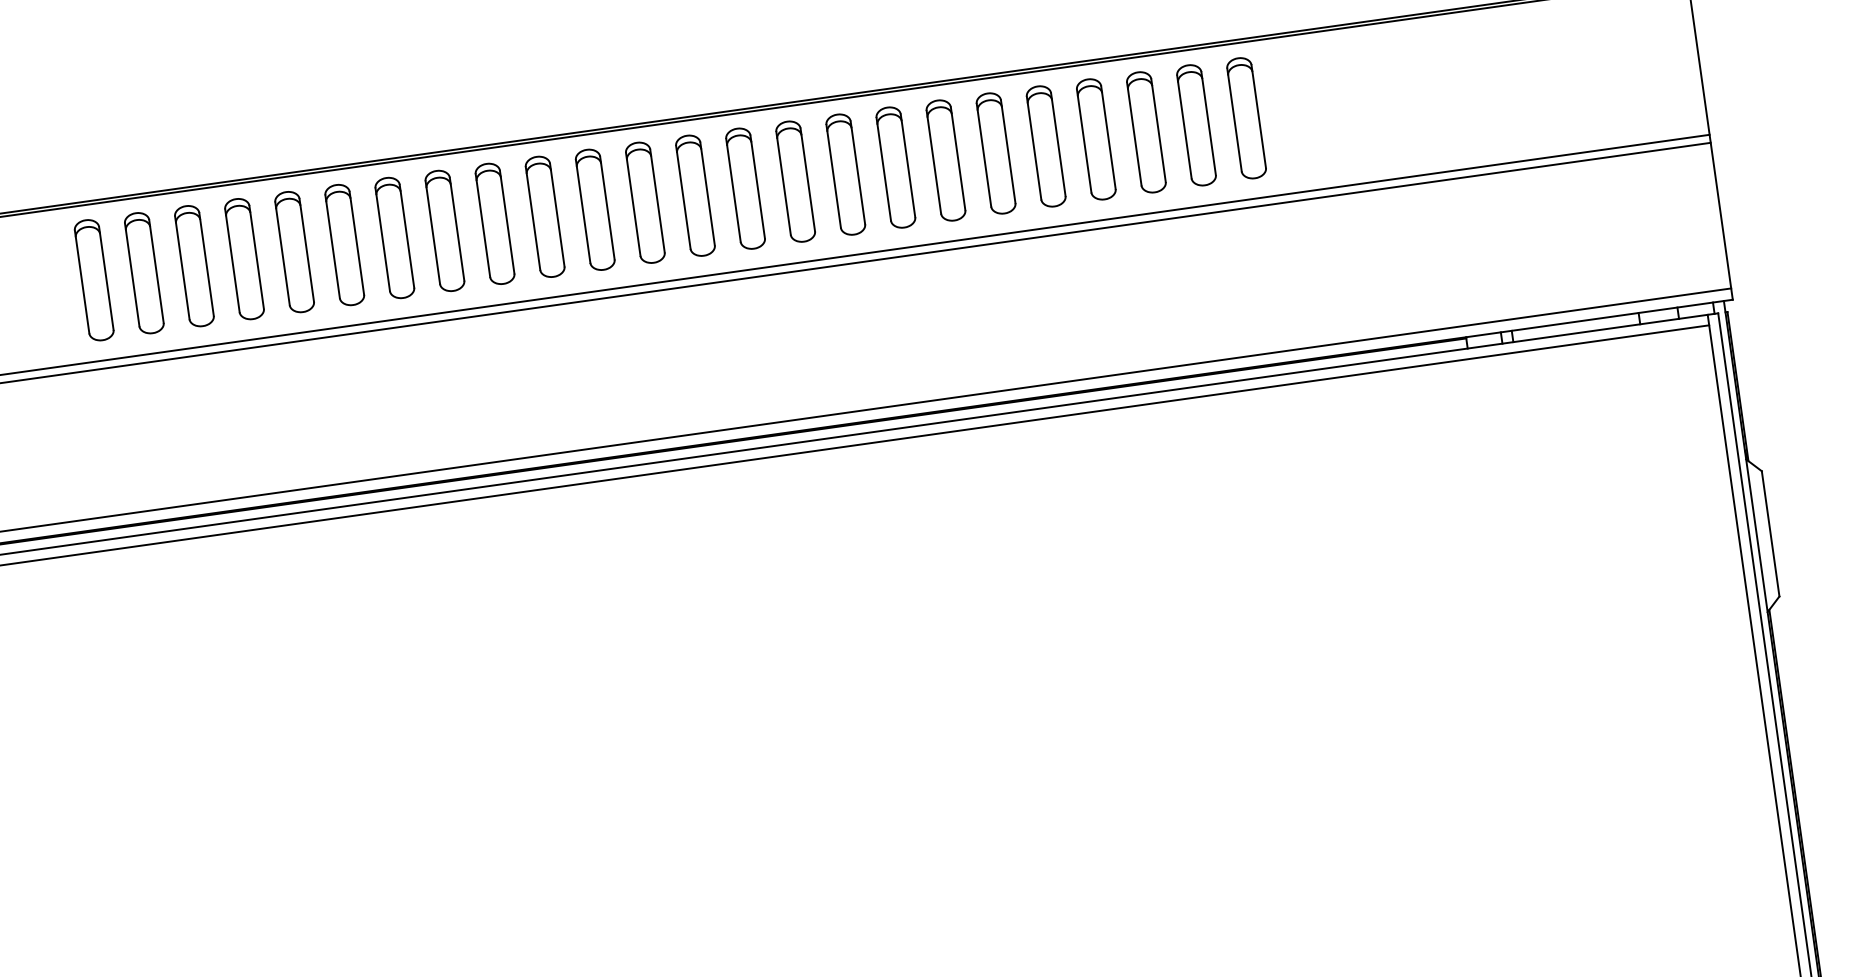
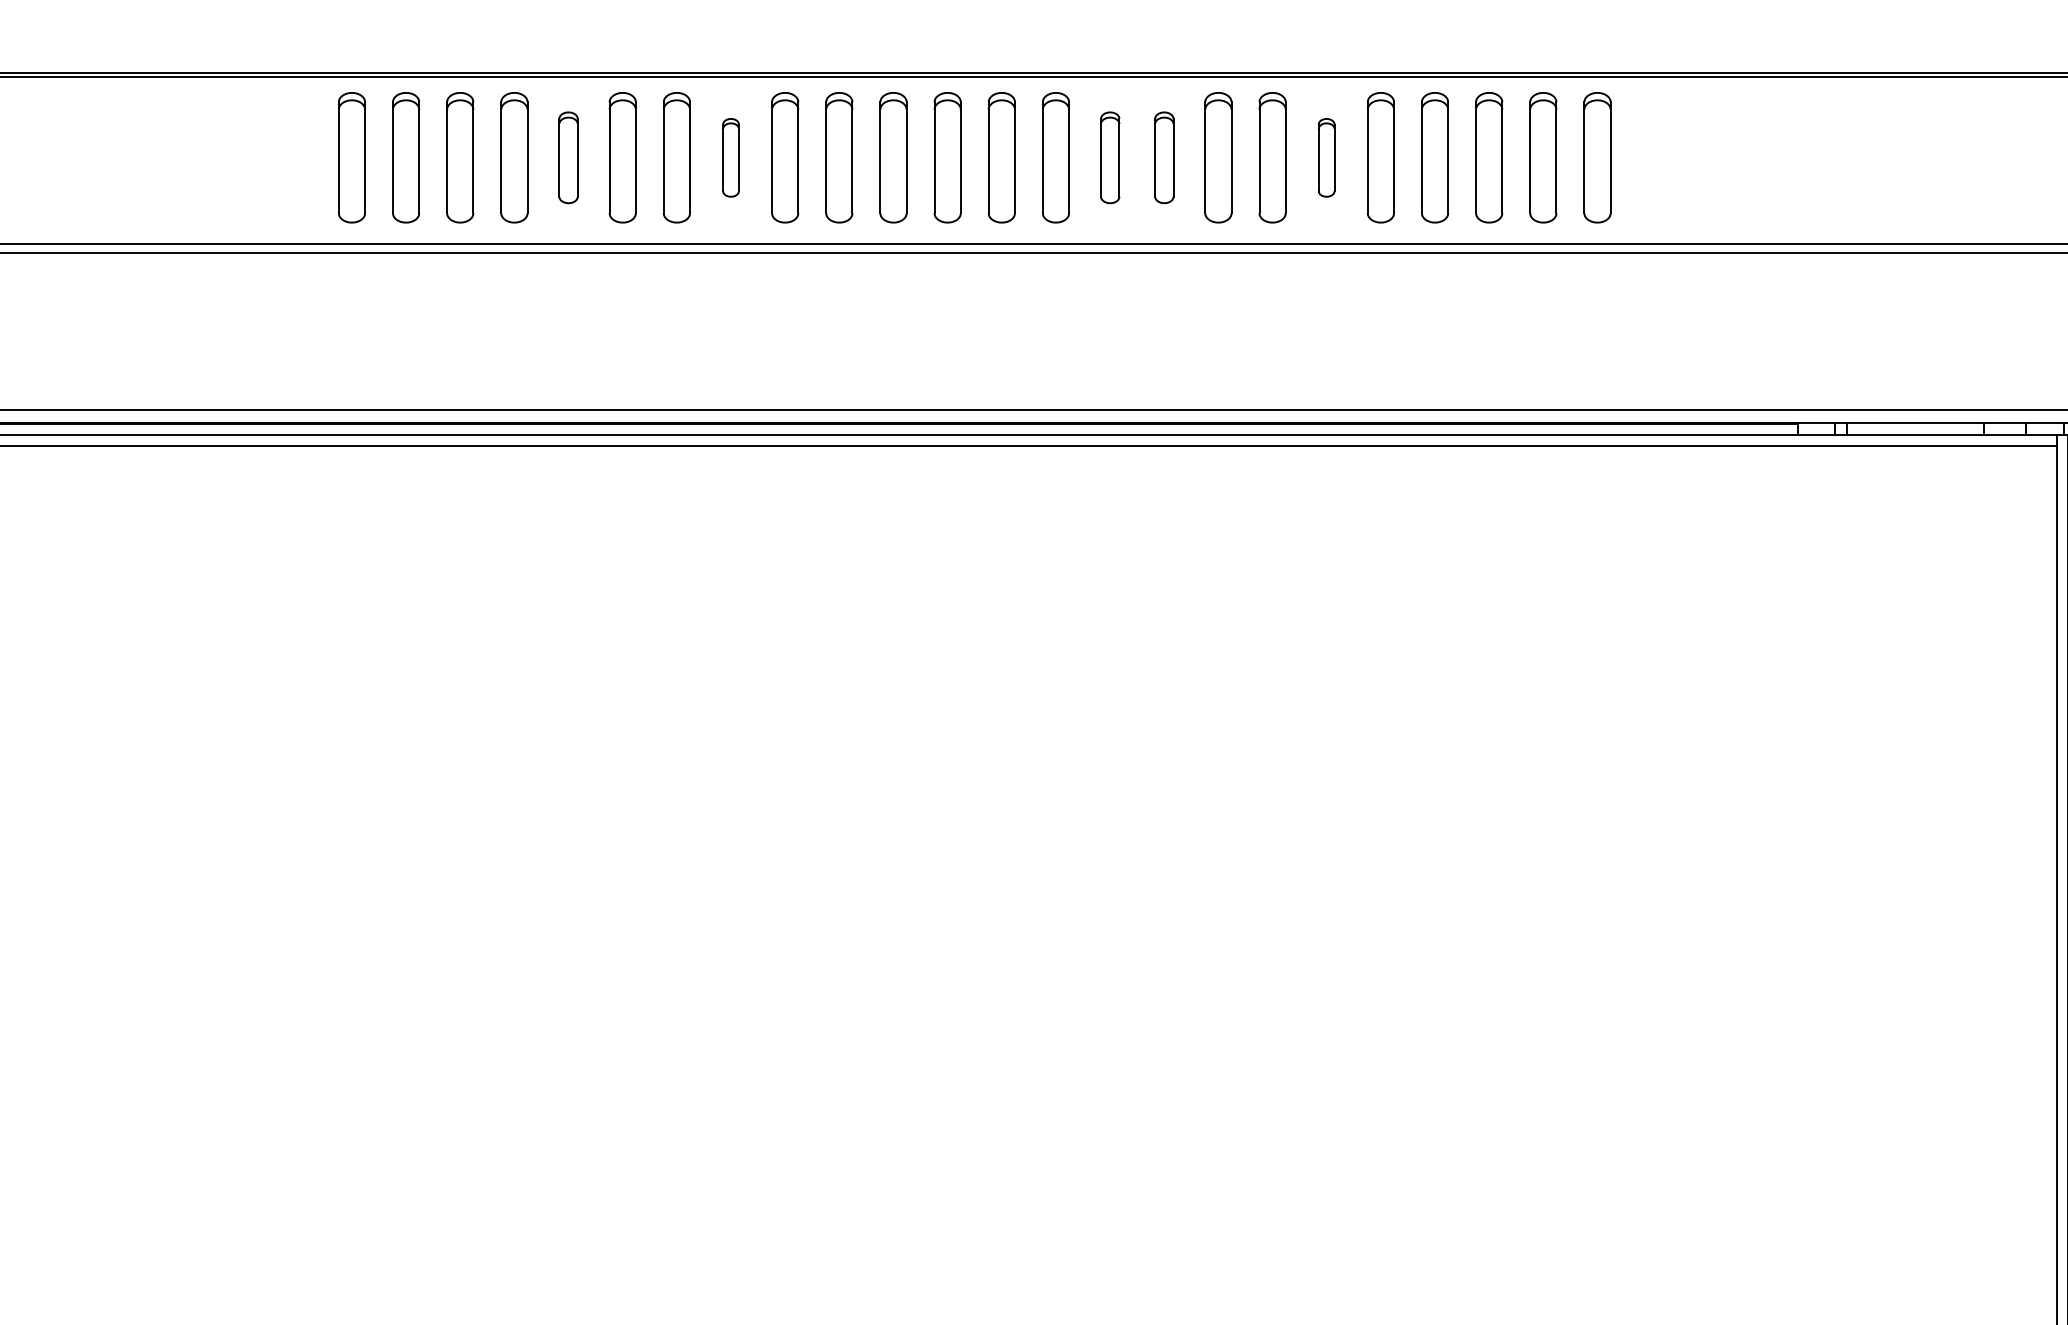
part: (995, 153) -> (1326, 157), size x0.6
part: (845, 174) -> (1164, 157), size x0.7
part: (795, 181) -> (1110, 157), size x0.7
part: (444, 230) -> (730, 157), size x0.6
part: (294, 251) -> (568, 157), size x0.7

